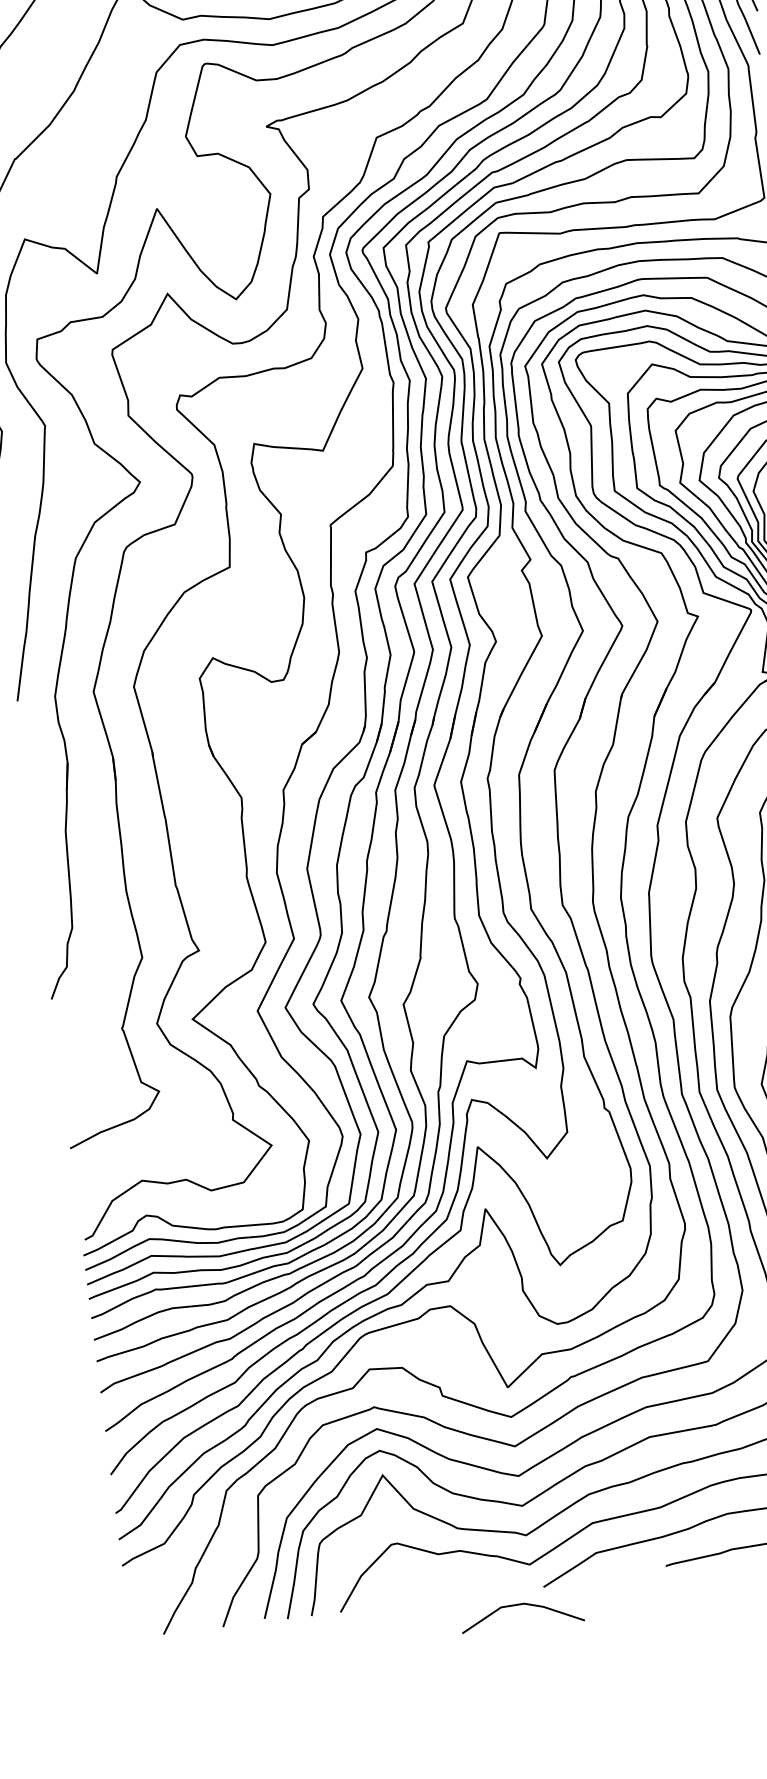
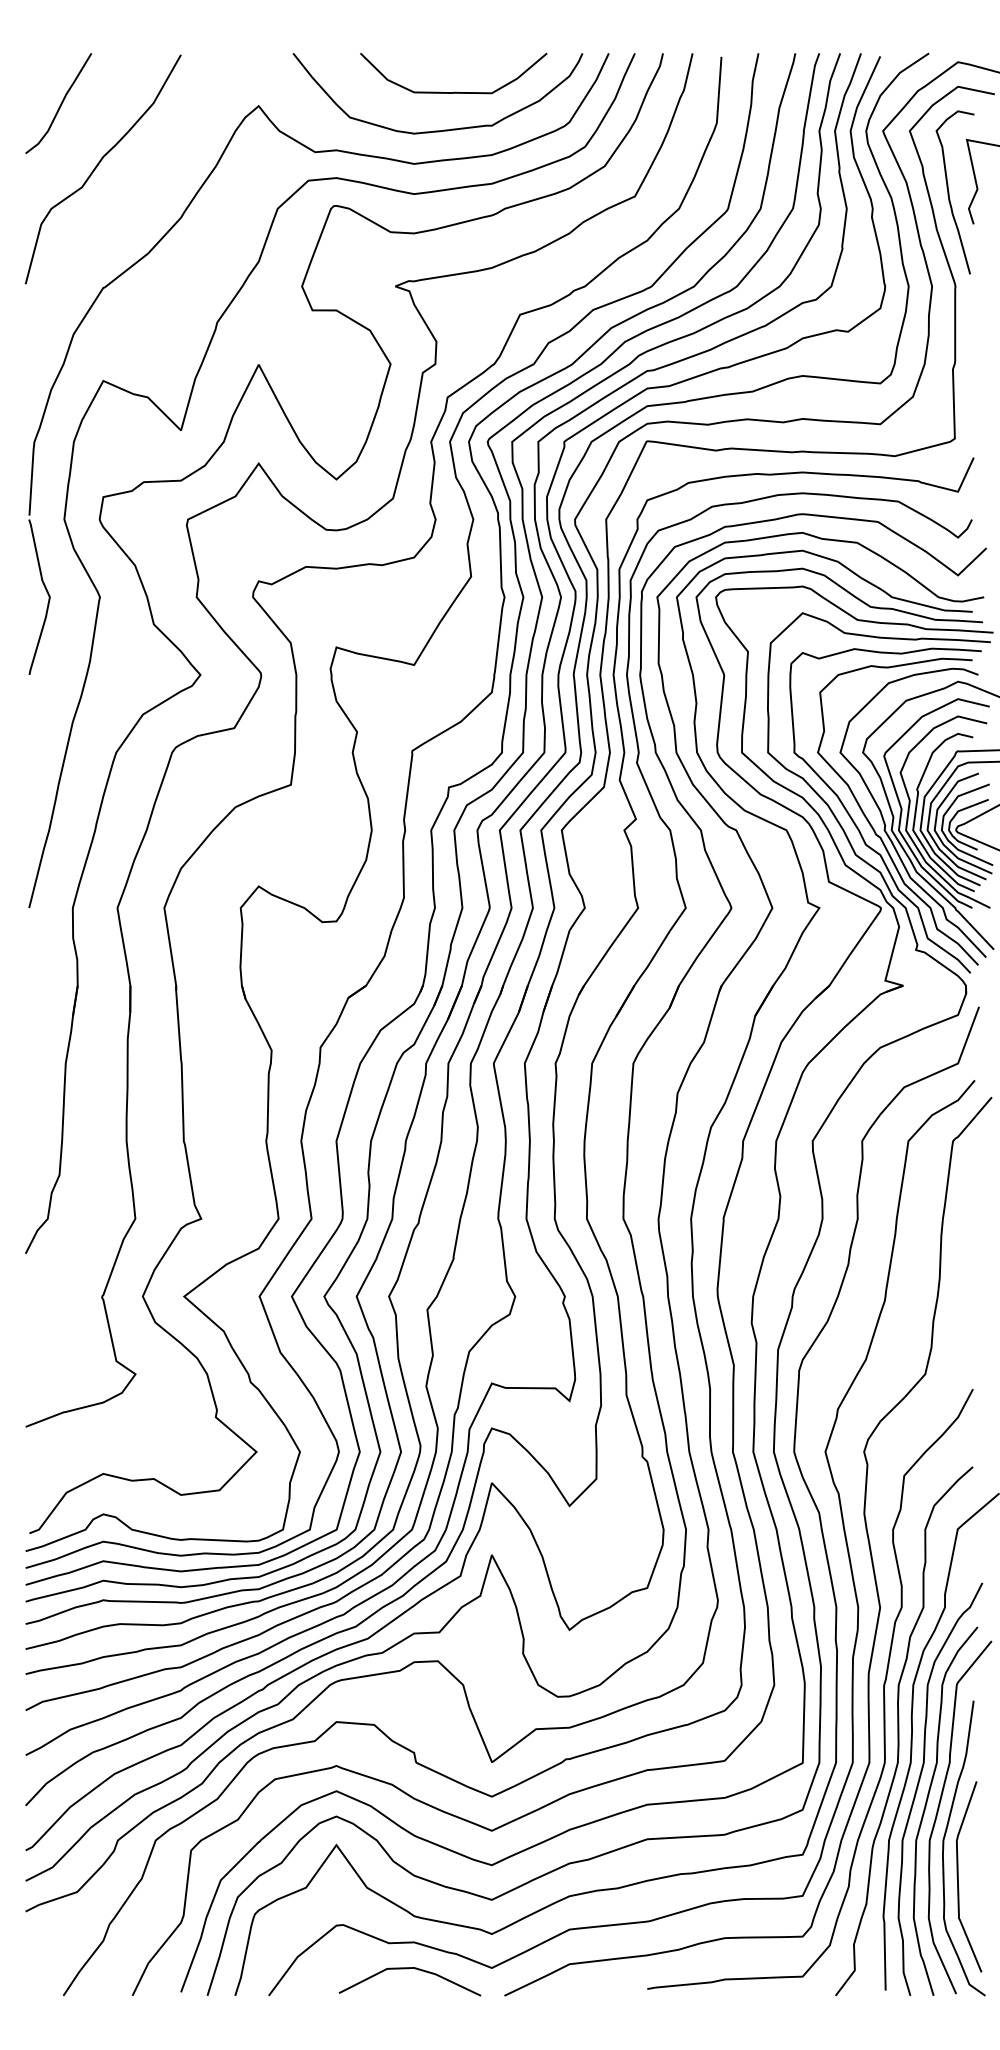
line: (519, 1605) -> (408, 1969), moved

